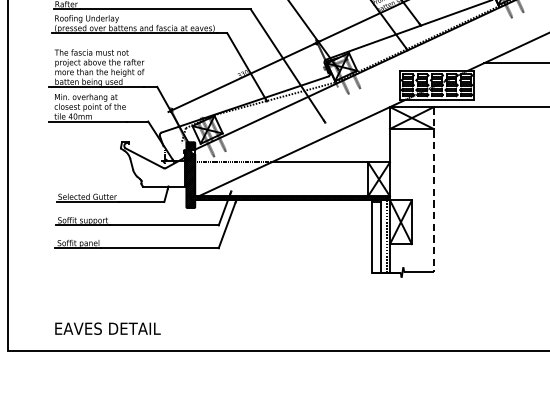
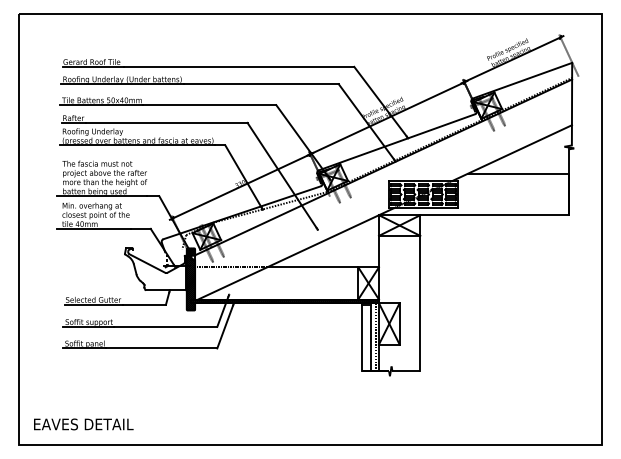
line: (433, 188) -> (420, 292), dashed -> solid
text: (107, 328) -> (83, 424), moved

